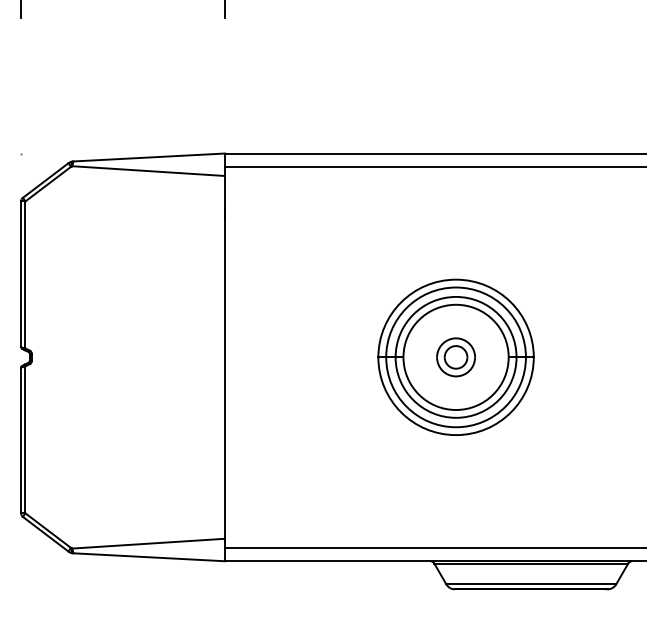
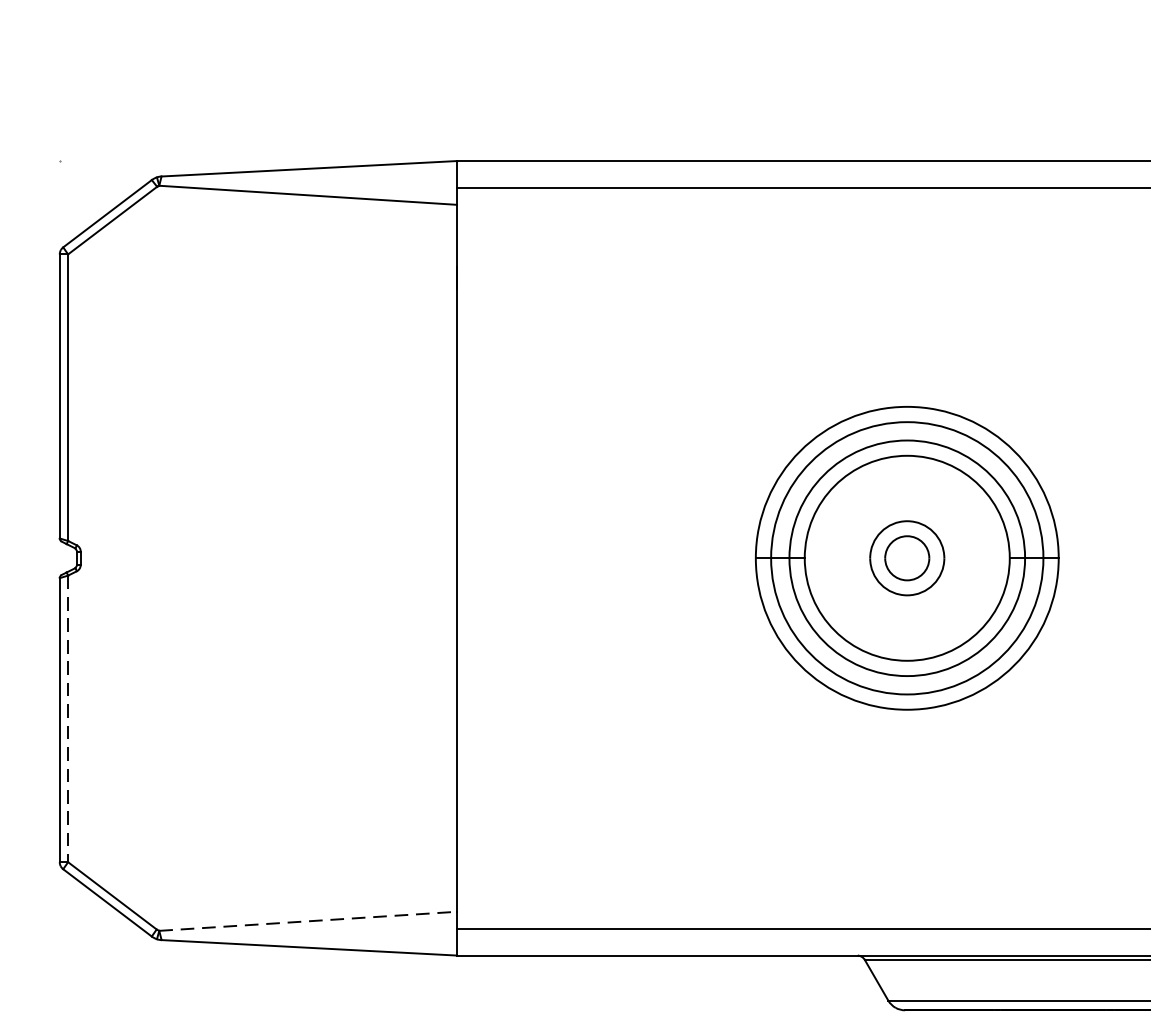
line: (25, 439) -> (68, 718), solid -> dashed
line: (148, 543) -> (307, 920), solid -> dashed

